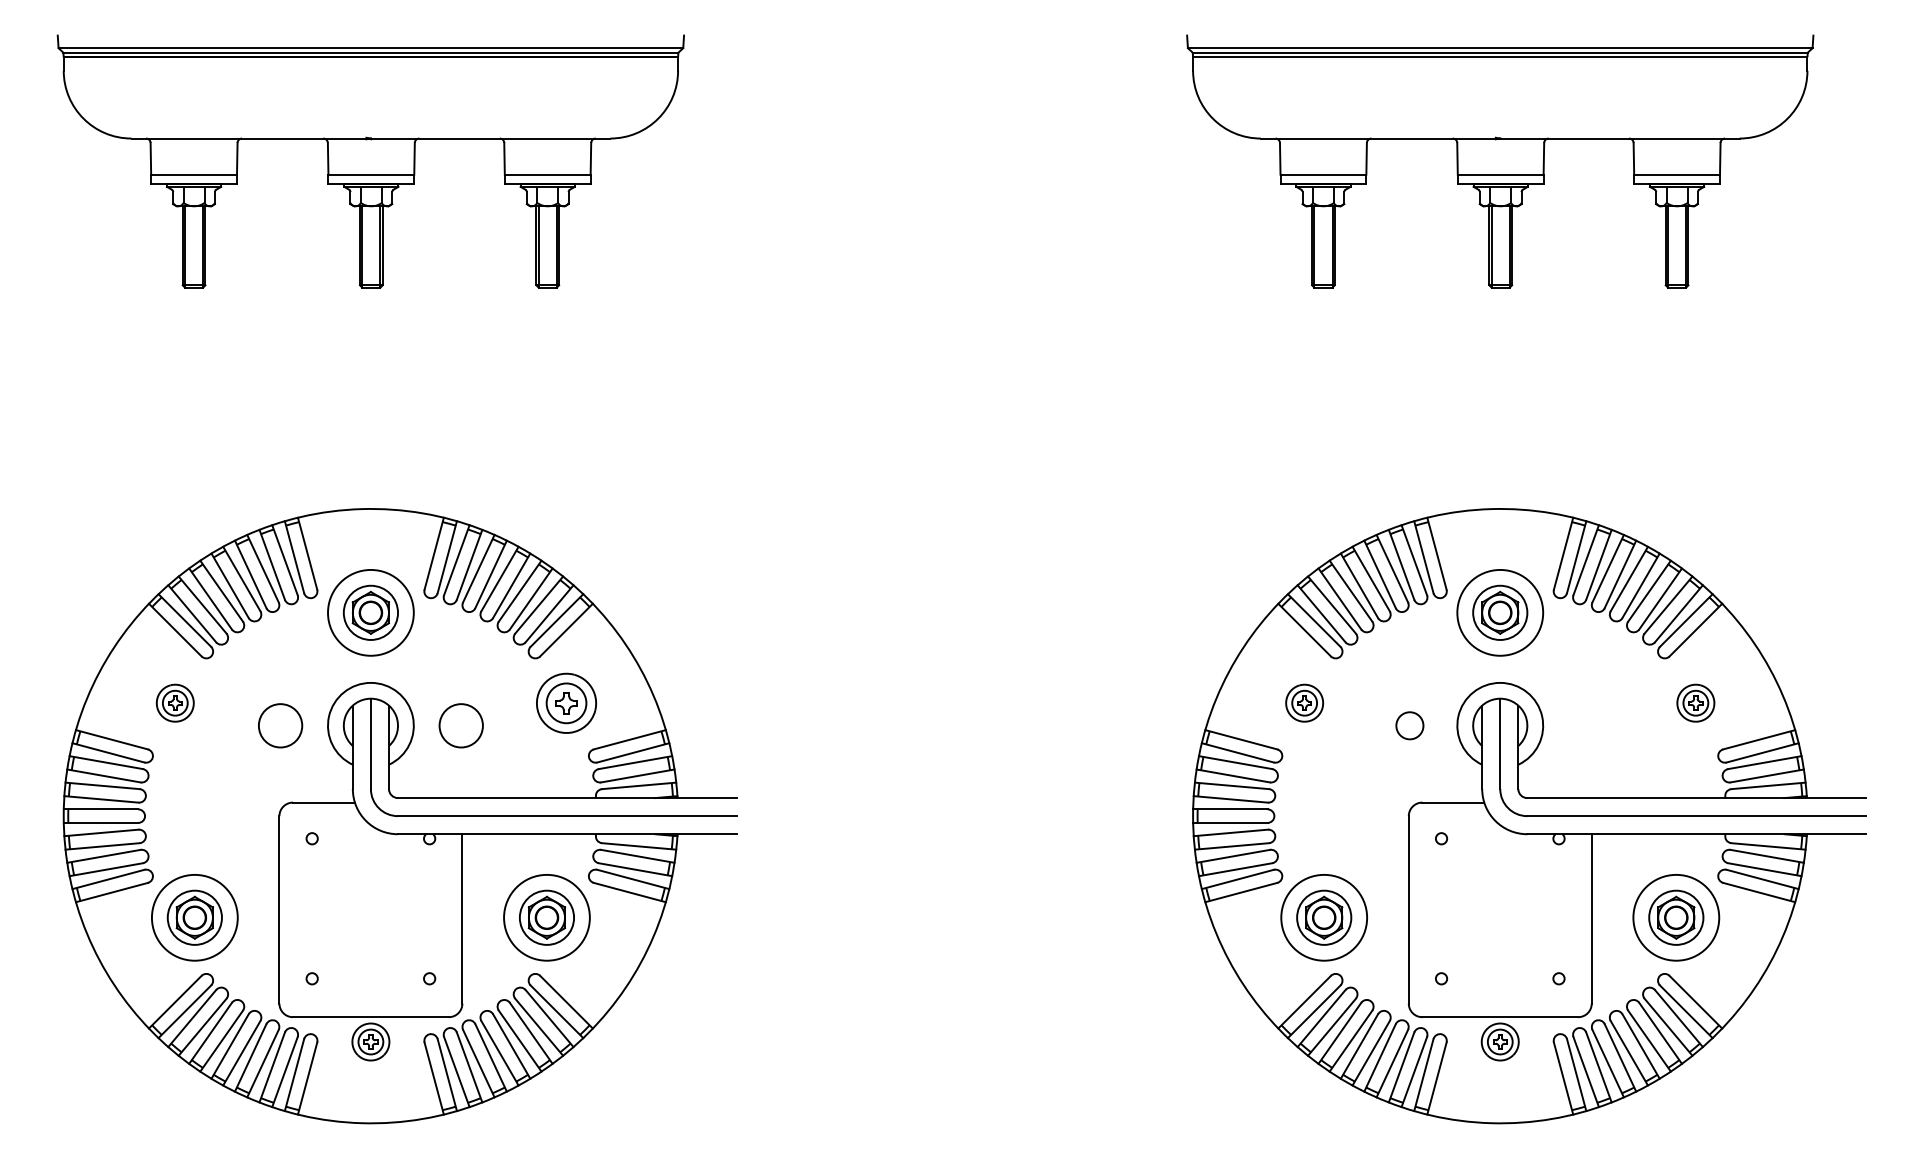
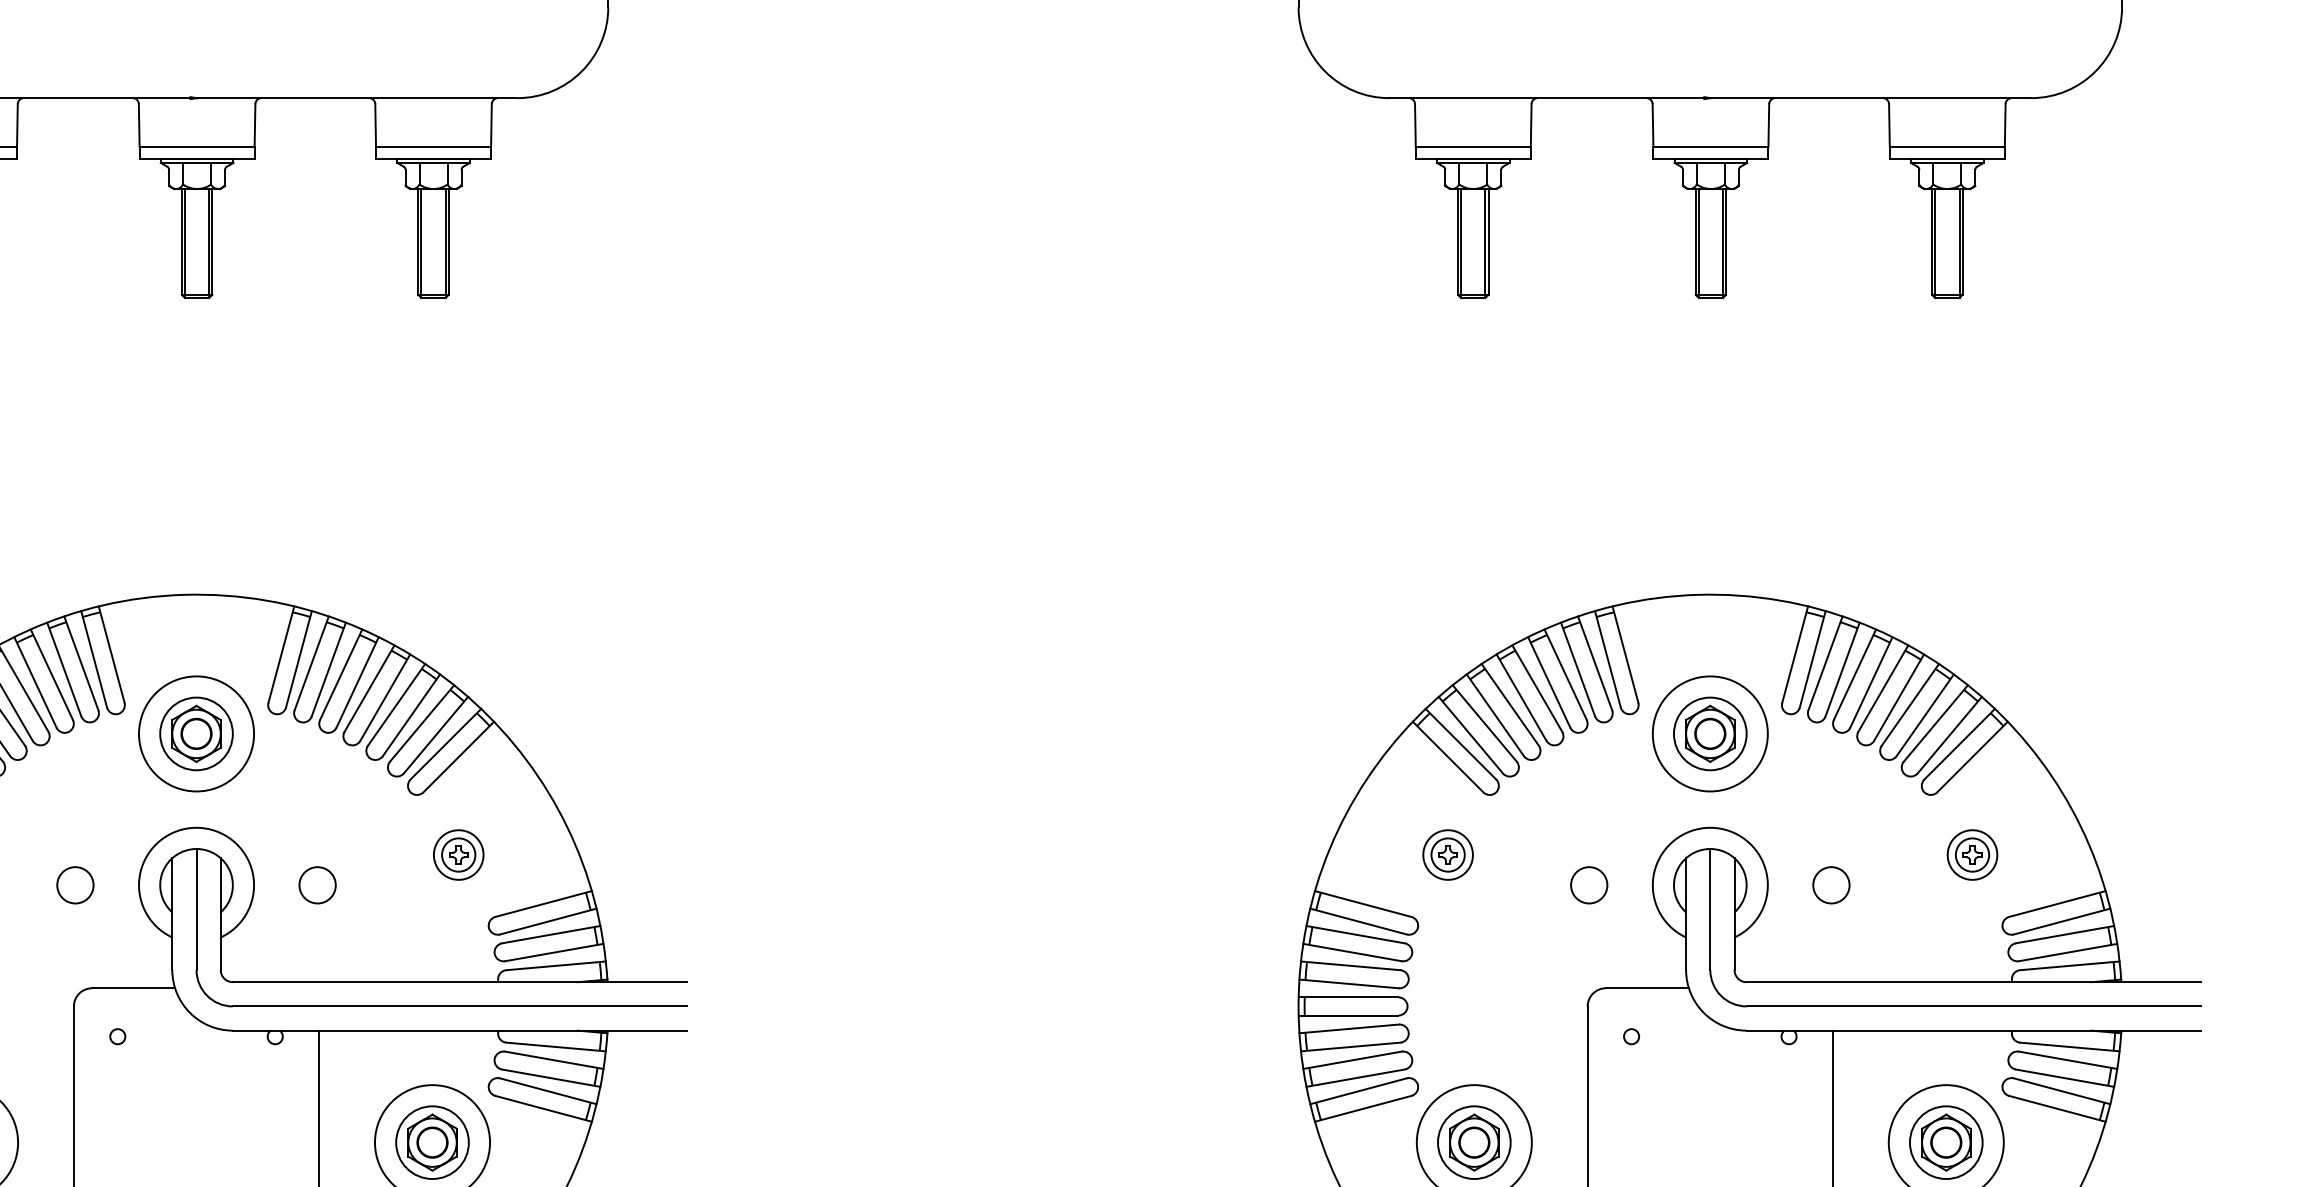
part: (566, 702) -> (458, 854), size x0.62
circle: (280, 725) -> (75, 884), size x0.62
circle: (460, 725) -> (316, 884), size x0.62
circle: (1590, 725) -> (1831, 884), added

